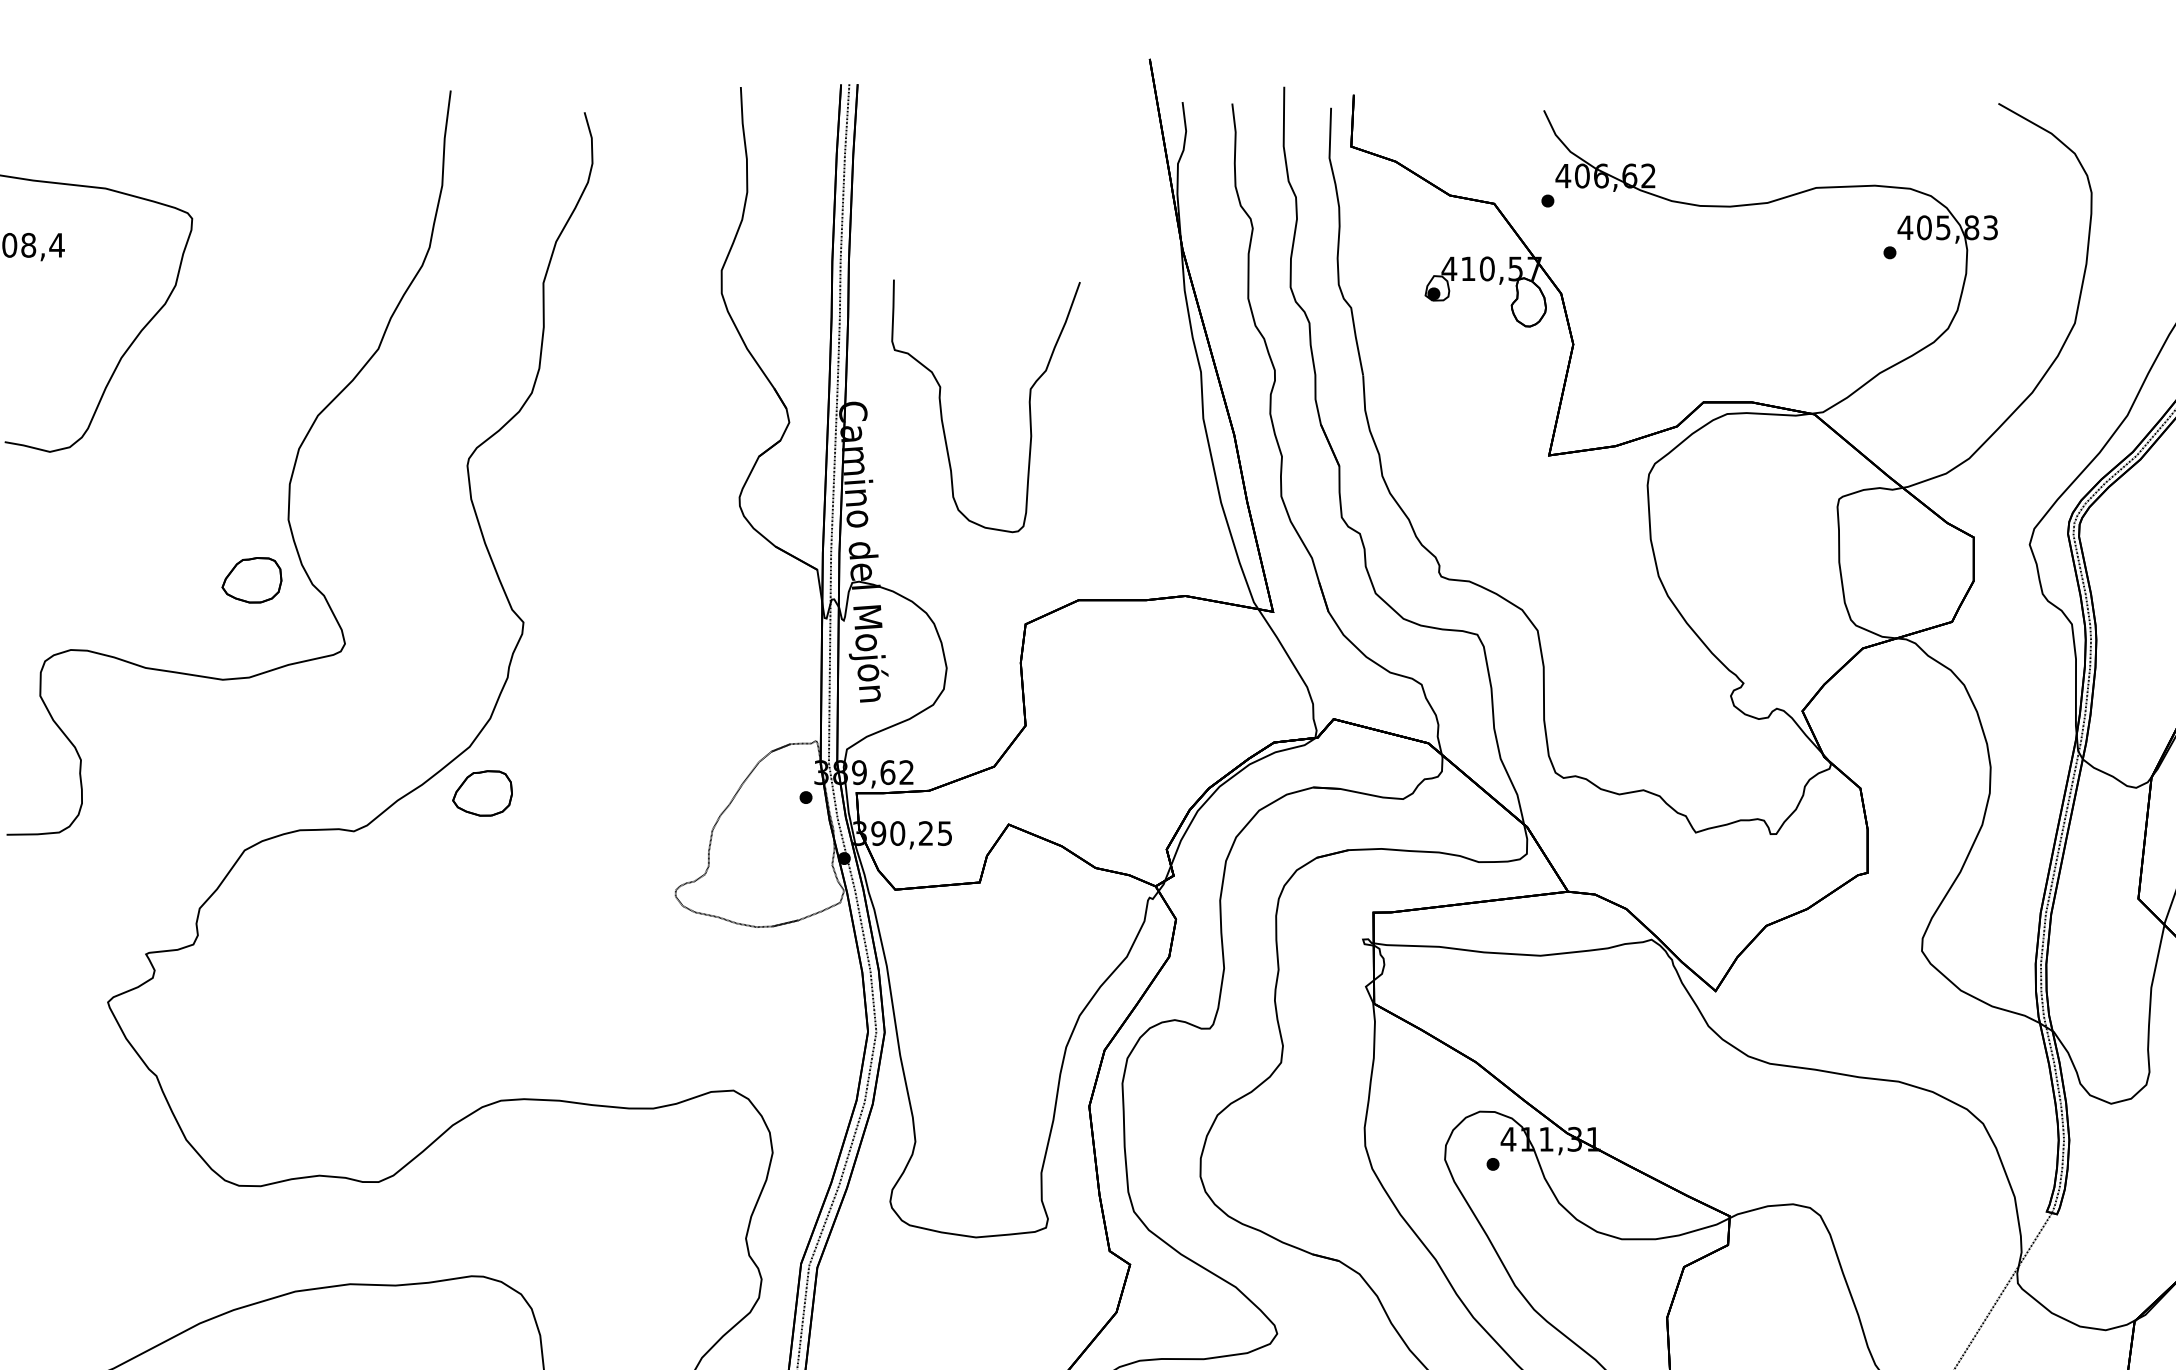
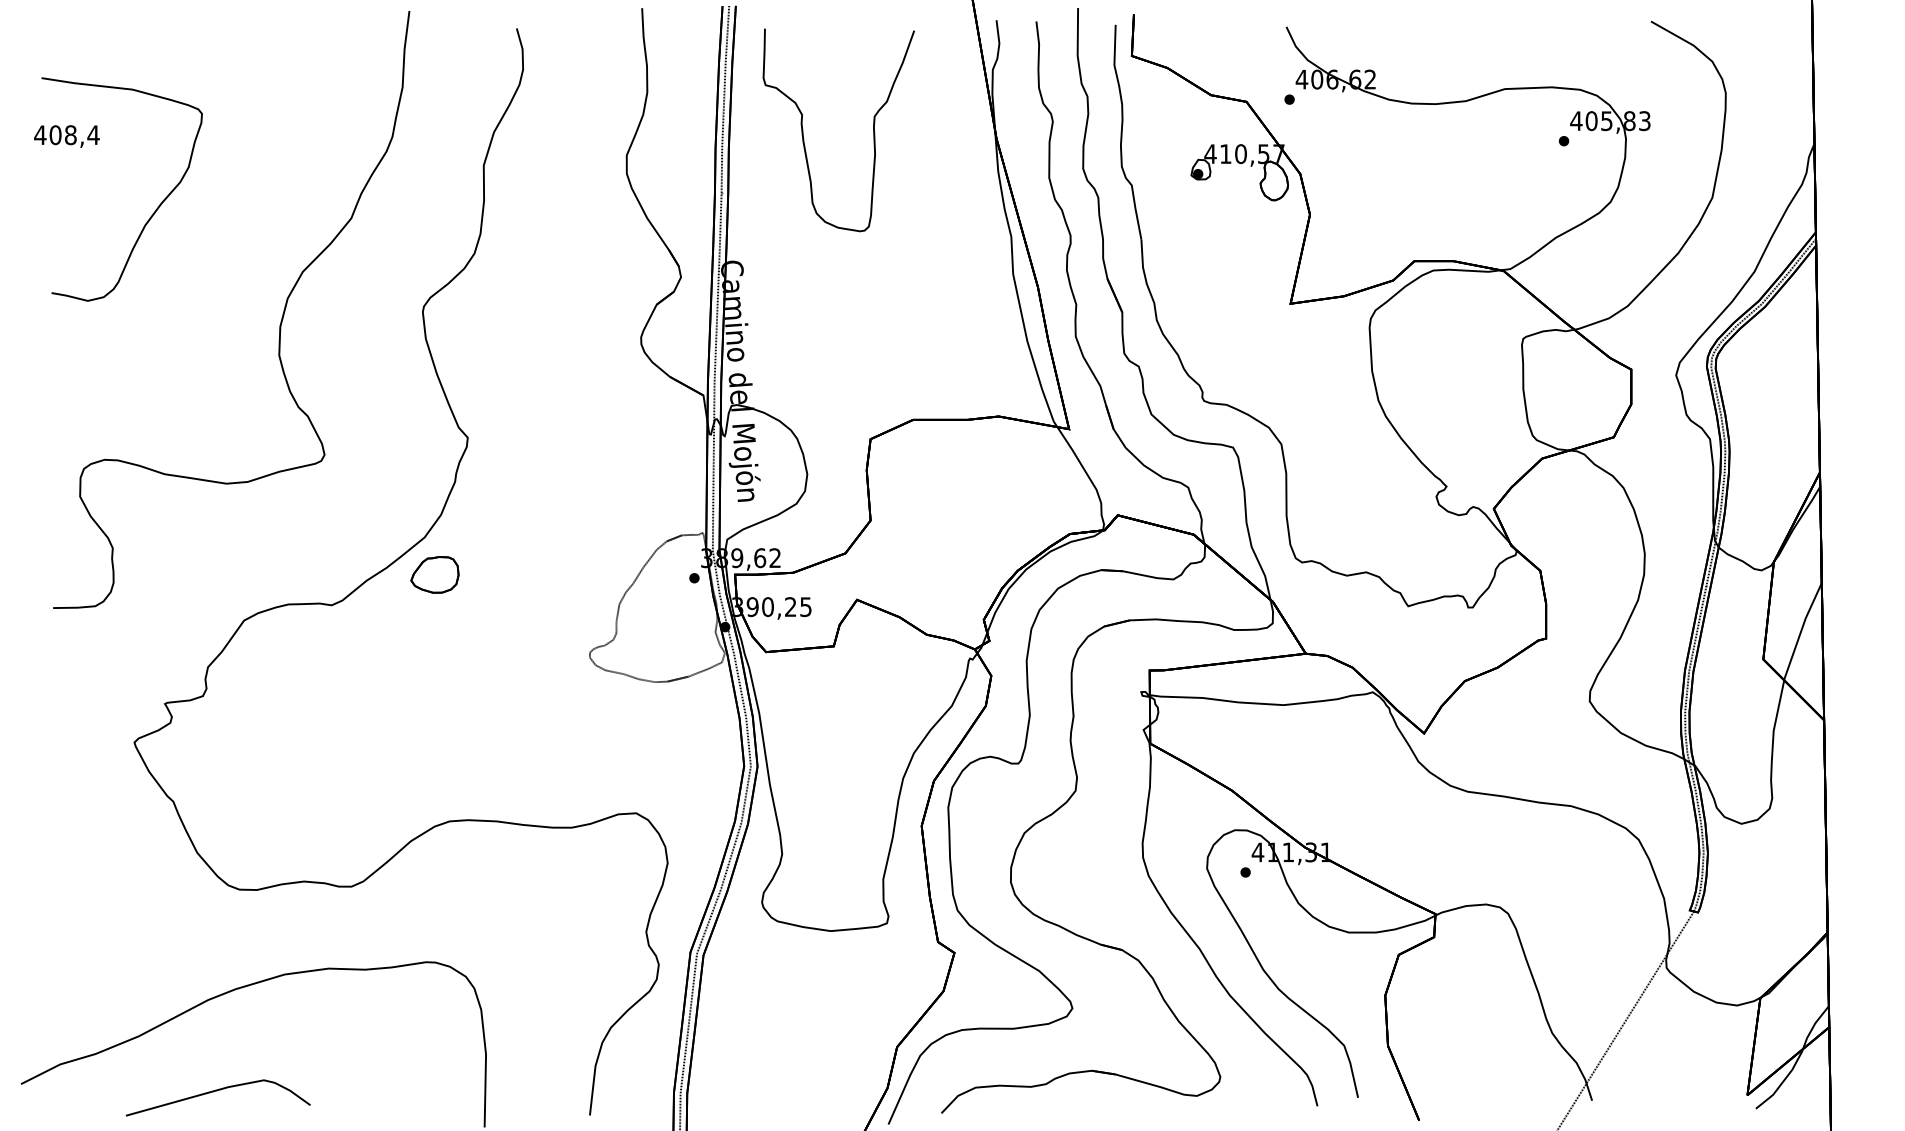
part: (941, 406) -> (803, 130), moved
part: (251, 579) -> (249, 403), removed

